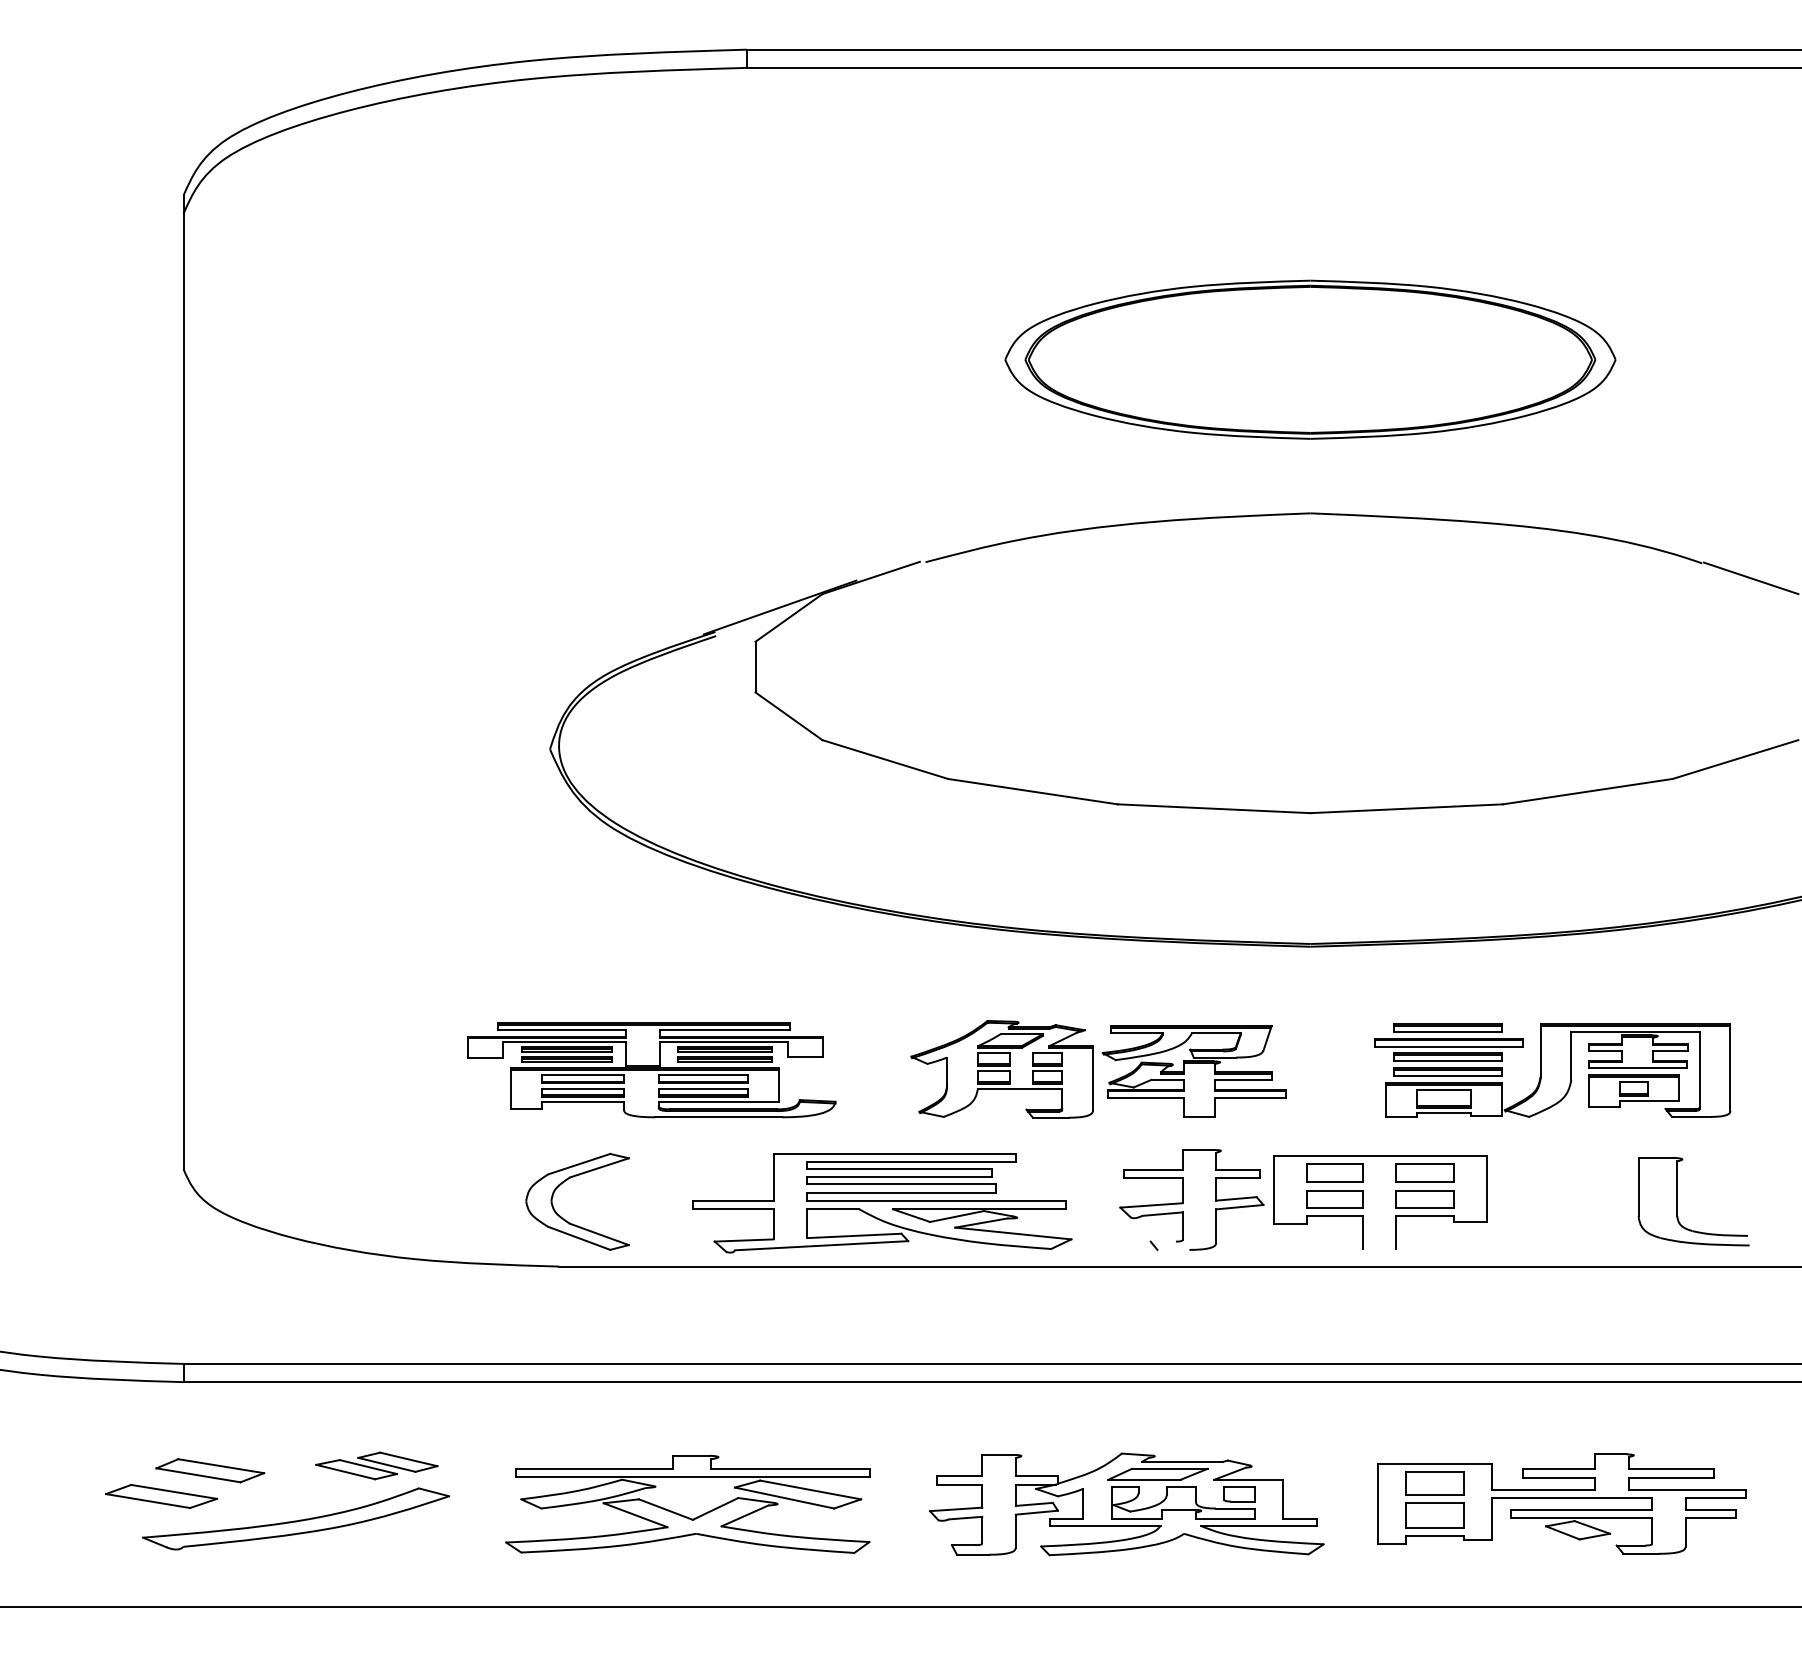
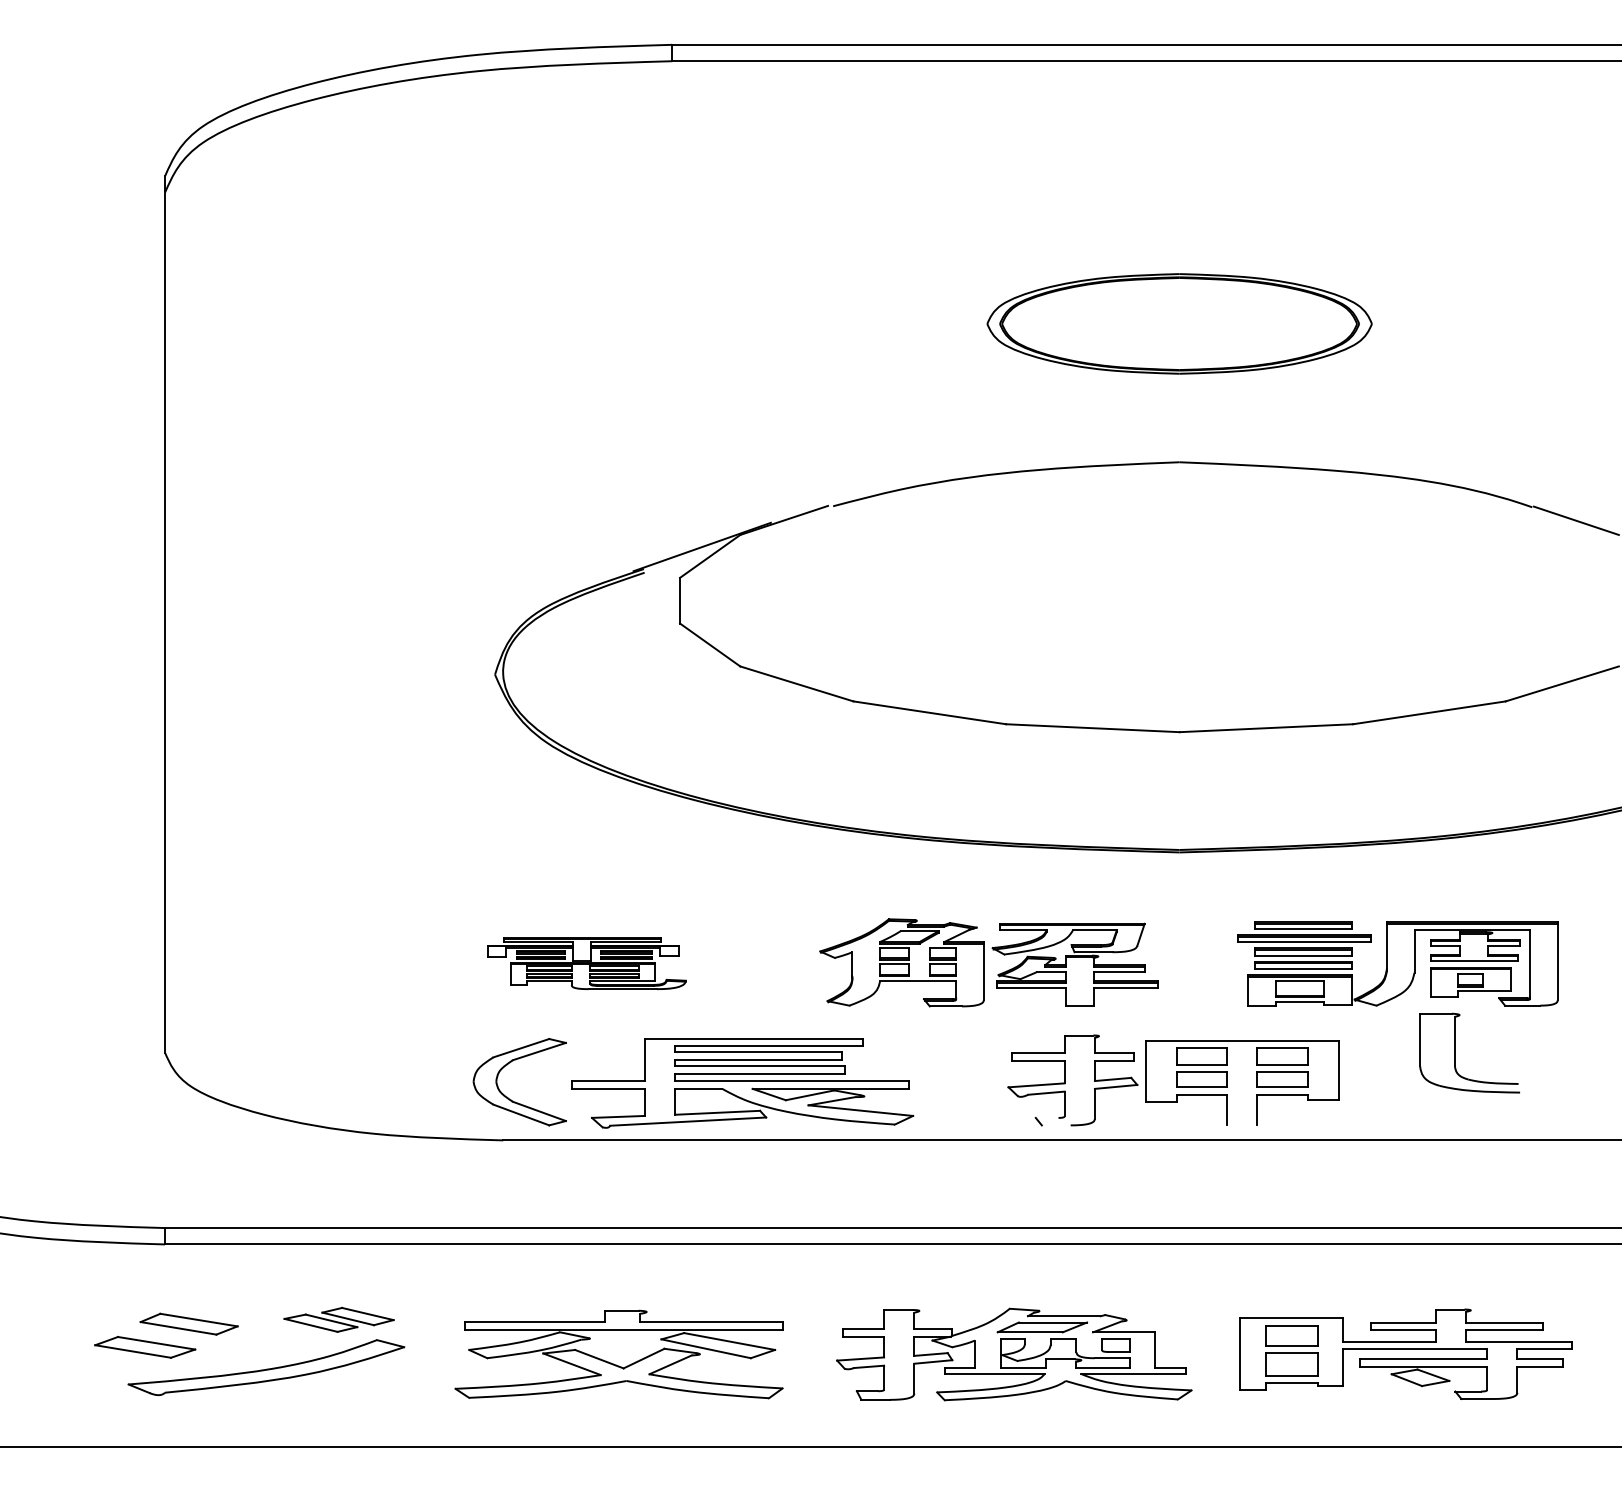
part: (1310, 359) -> (1179, 323), size x0.7
part: (651, 1070) -> (586, 963), size x0.6
part: (1677, 1201) -> (1455, 1053), moved
part: (882, 1203) -> (743, 1083), moved

